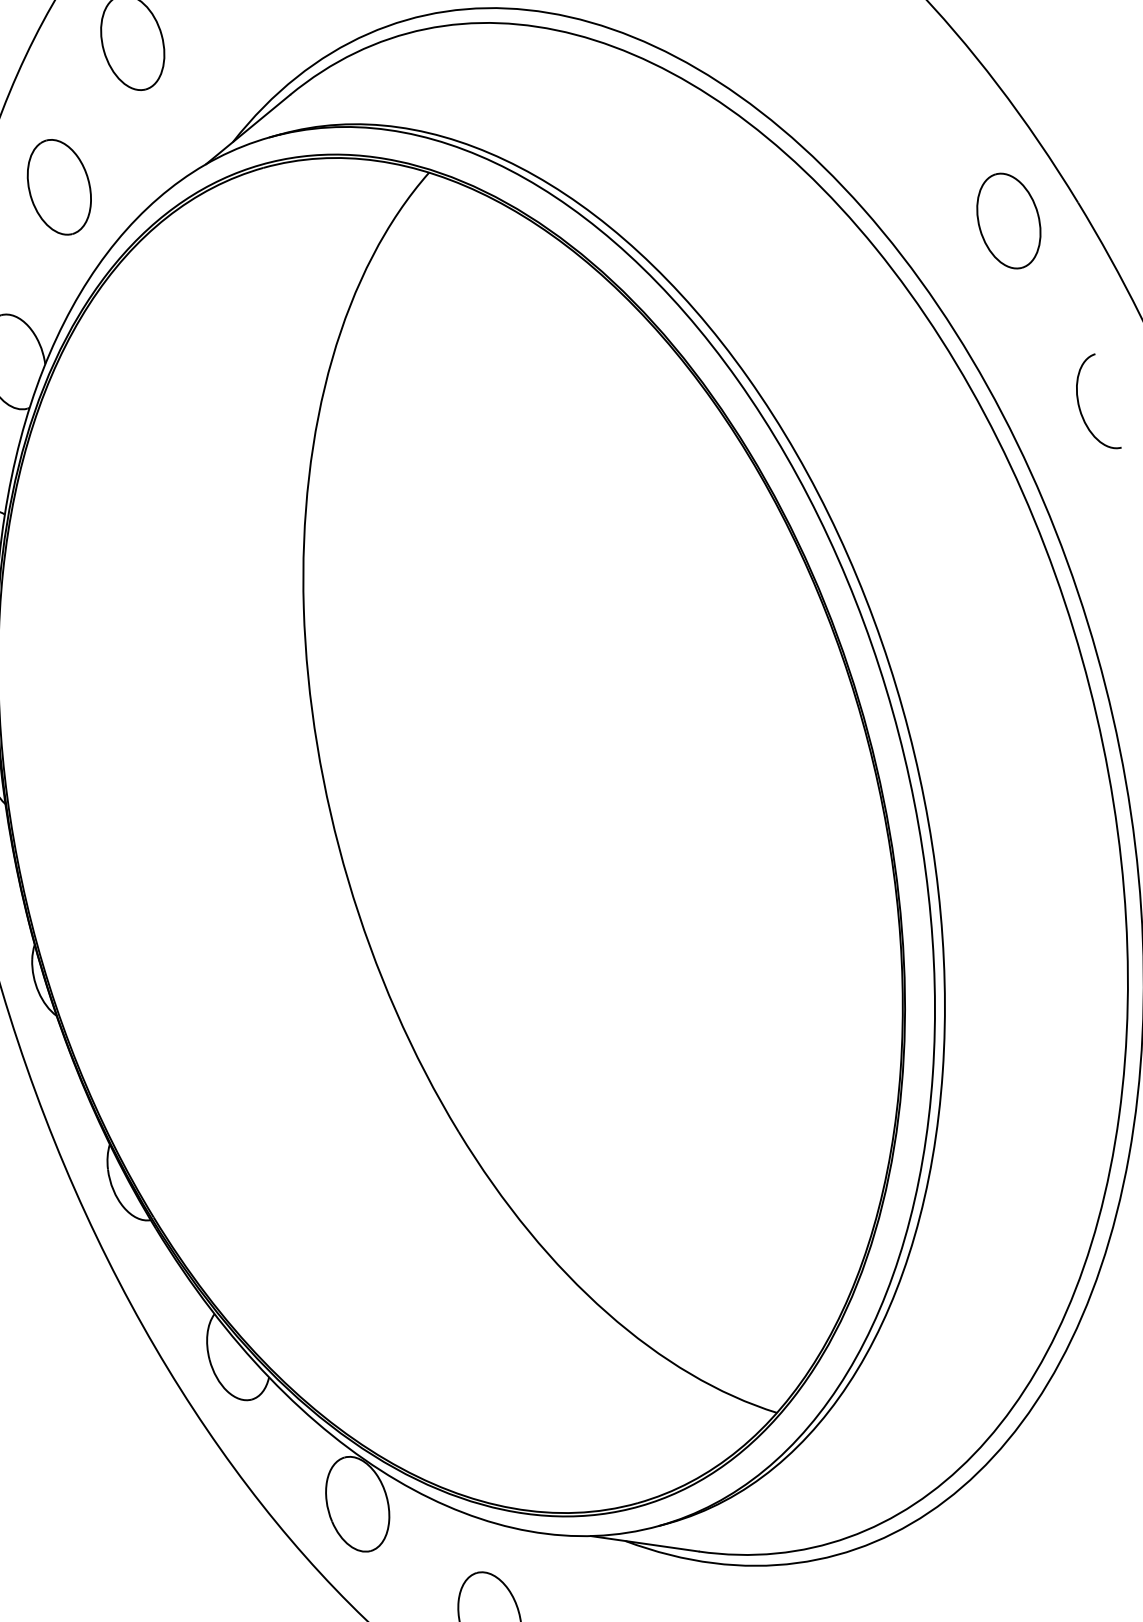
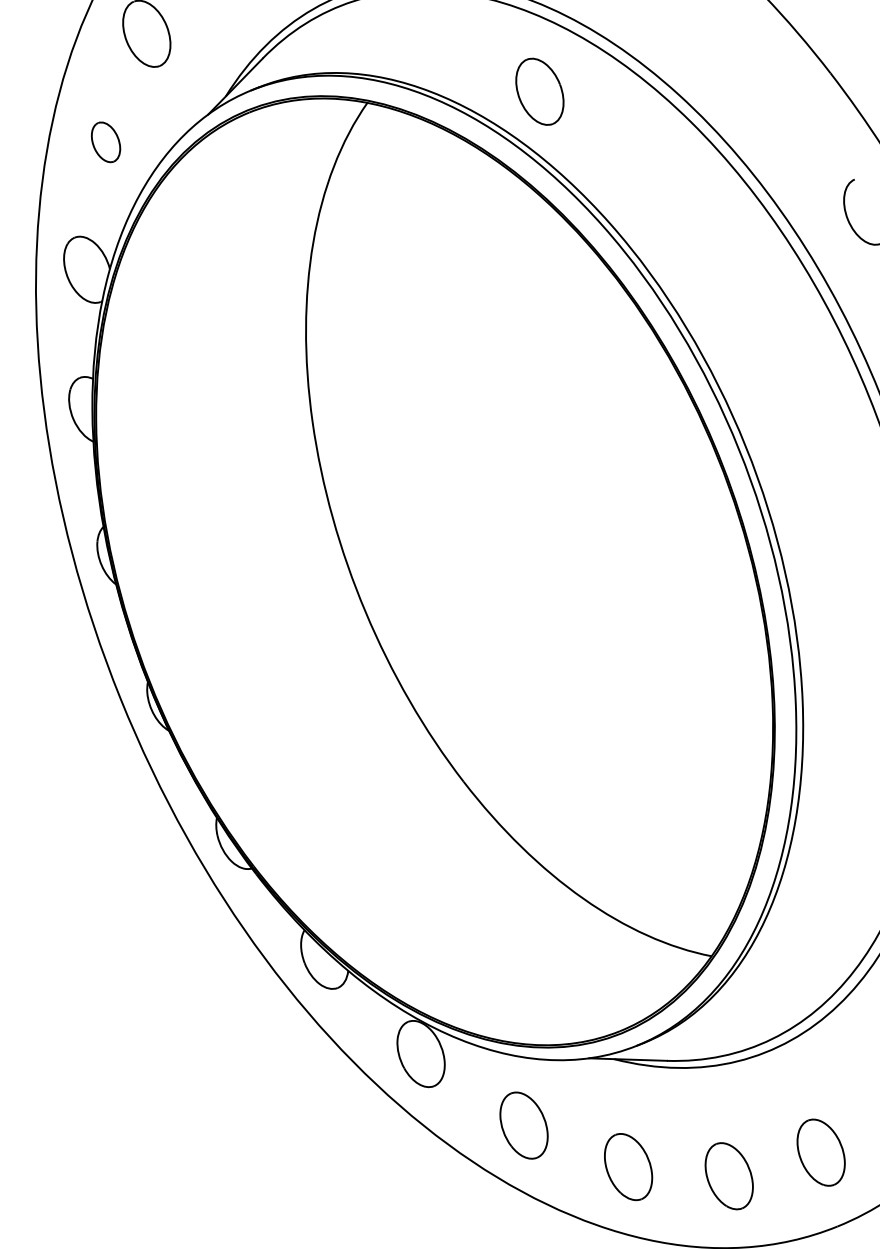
part: (58, 187) -> (105, 142), size x0.6
part: (1008, 220) -> (539, 91), moved

